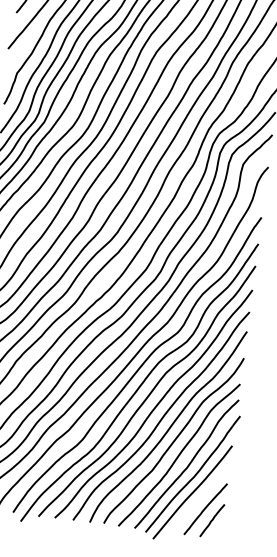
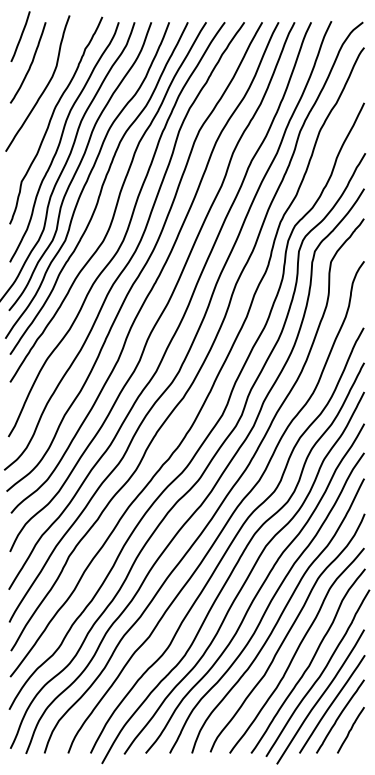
line: (200, 499) -> (332, 704), added

